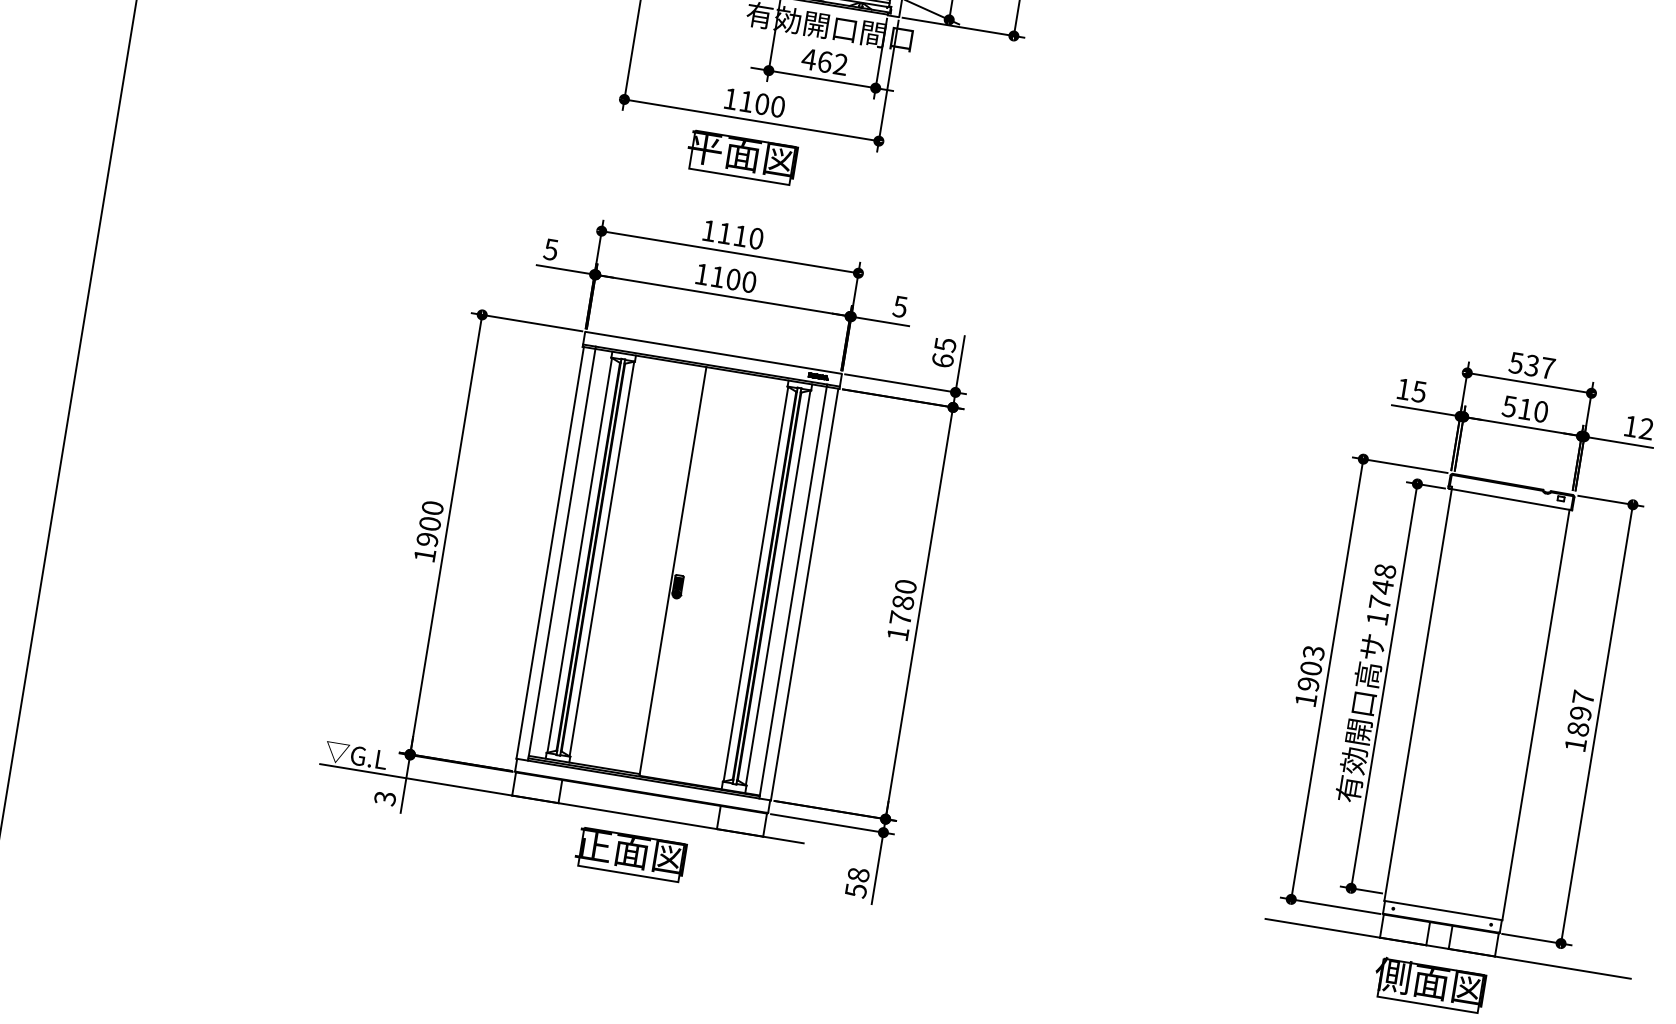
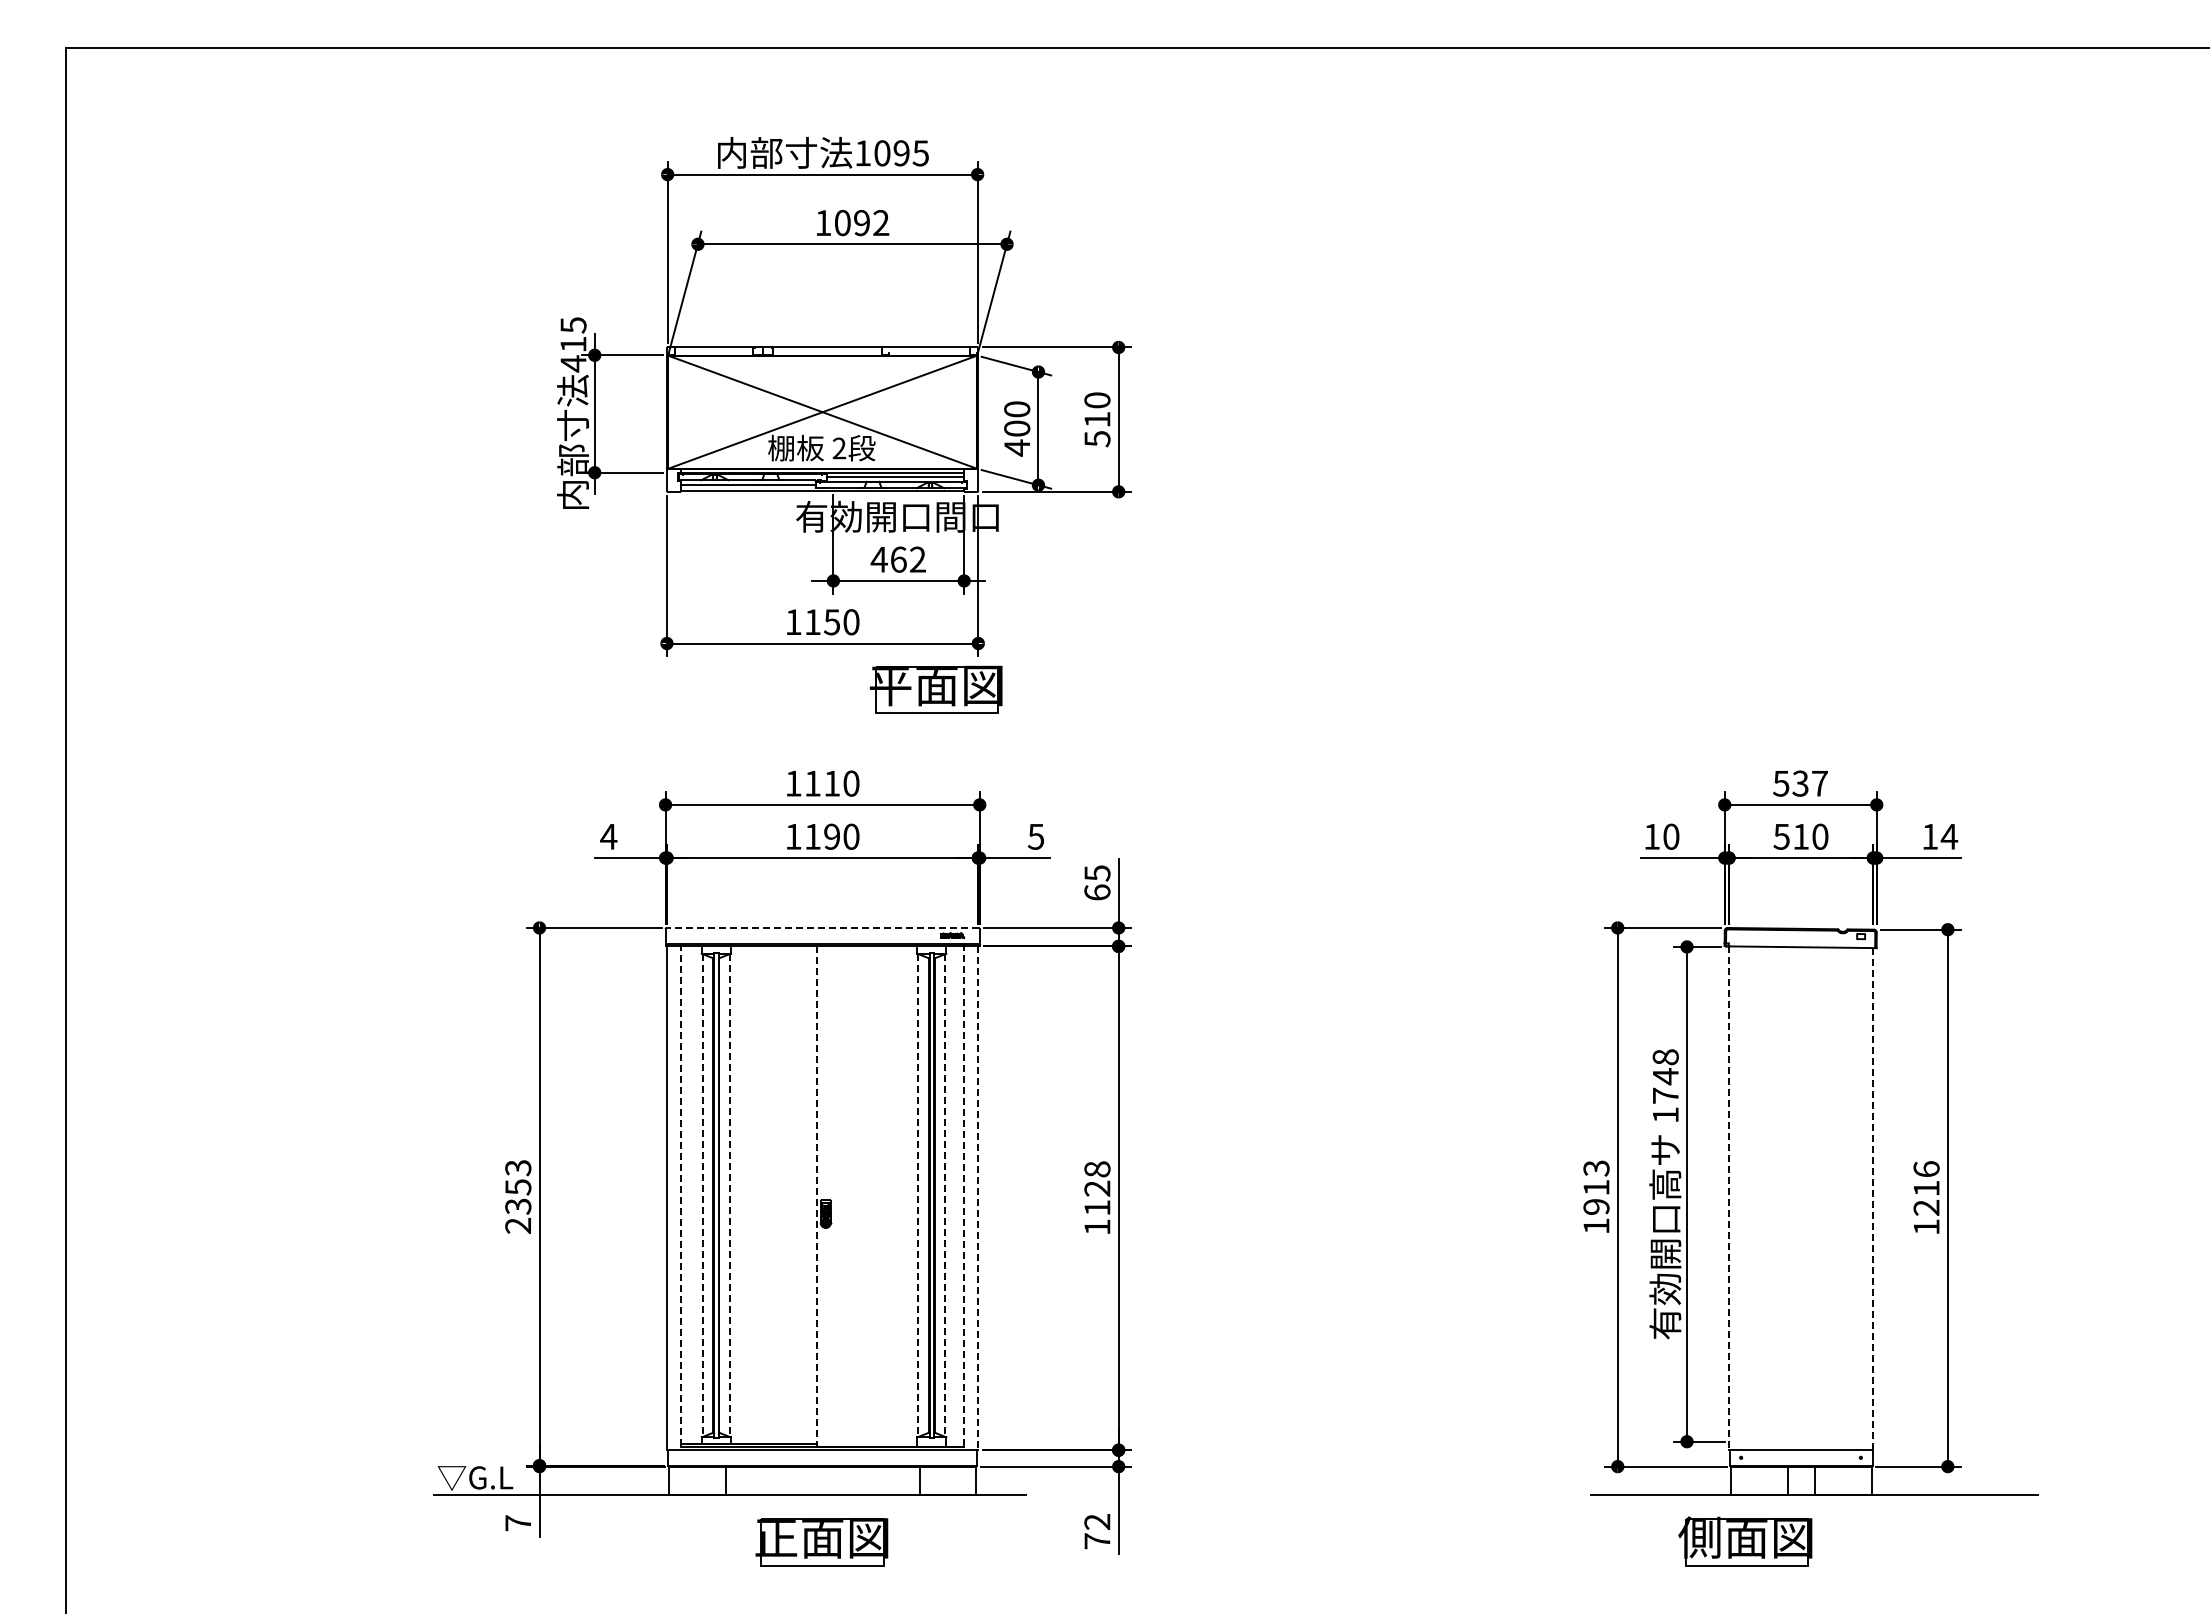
text: (761, 104) -> (831, 622), 1100 -> 1150
part: (741, 157) -> (935, 689), moved
text: (550, 249) -> (608, 836), 5 -> 4
text: (733, 279) -> (832, 836), 1100 -> 1190
line: (713, 353) -> (822, 928), solid -> dashed
text: (1419, 391) -> (1671, 836), 15 -> 10
text: (1646, 428) -> (1949, 836), 12 -> 14
text: (429, 531) -> (518, 1196), 1900 -> 2353
line: (562, 554) -> (681, 1197), solid -> dashed
line: (579, 556) -> (702, 1196), solid -> dashed
line: (601, 559) -> (729, 1196), solid -> dashed
line: (672, 571) -> (816, 1196), solid -> dashed
line: (755, 585) -> (918, 1196), solid -> dashed
line: (778, 588) -> (945, 1196), solid -> dashed
line: (793, 592) -> (964, 1197), solid -> dashed
line: (804, 594) -> (978, 1198), solid -> dashed
text: (903, 602) -> (1097, 1188), 1780 -> 1128
text: (1311, 668) -> (1596, 1187), 1903 -> 1913
line: (1418, 695) -> (1729, 1198), solid -> dashed
text: (1580, 713) -> (1926, 1188), 1897 -> 1216
line: (1536, 714) -> (1873, 1198), solid -> dashed
text: (385, 798) -> (518, 1523), 3 -> 7
text: (857, 882) -> (1097, 1531), 58 -> 72
part: (1429, 984) -> (1745, 1541), moved

